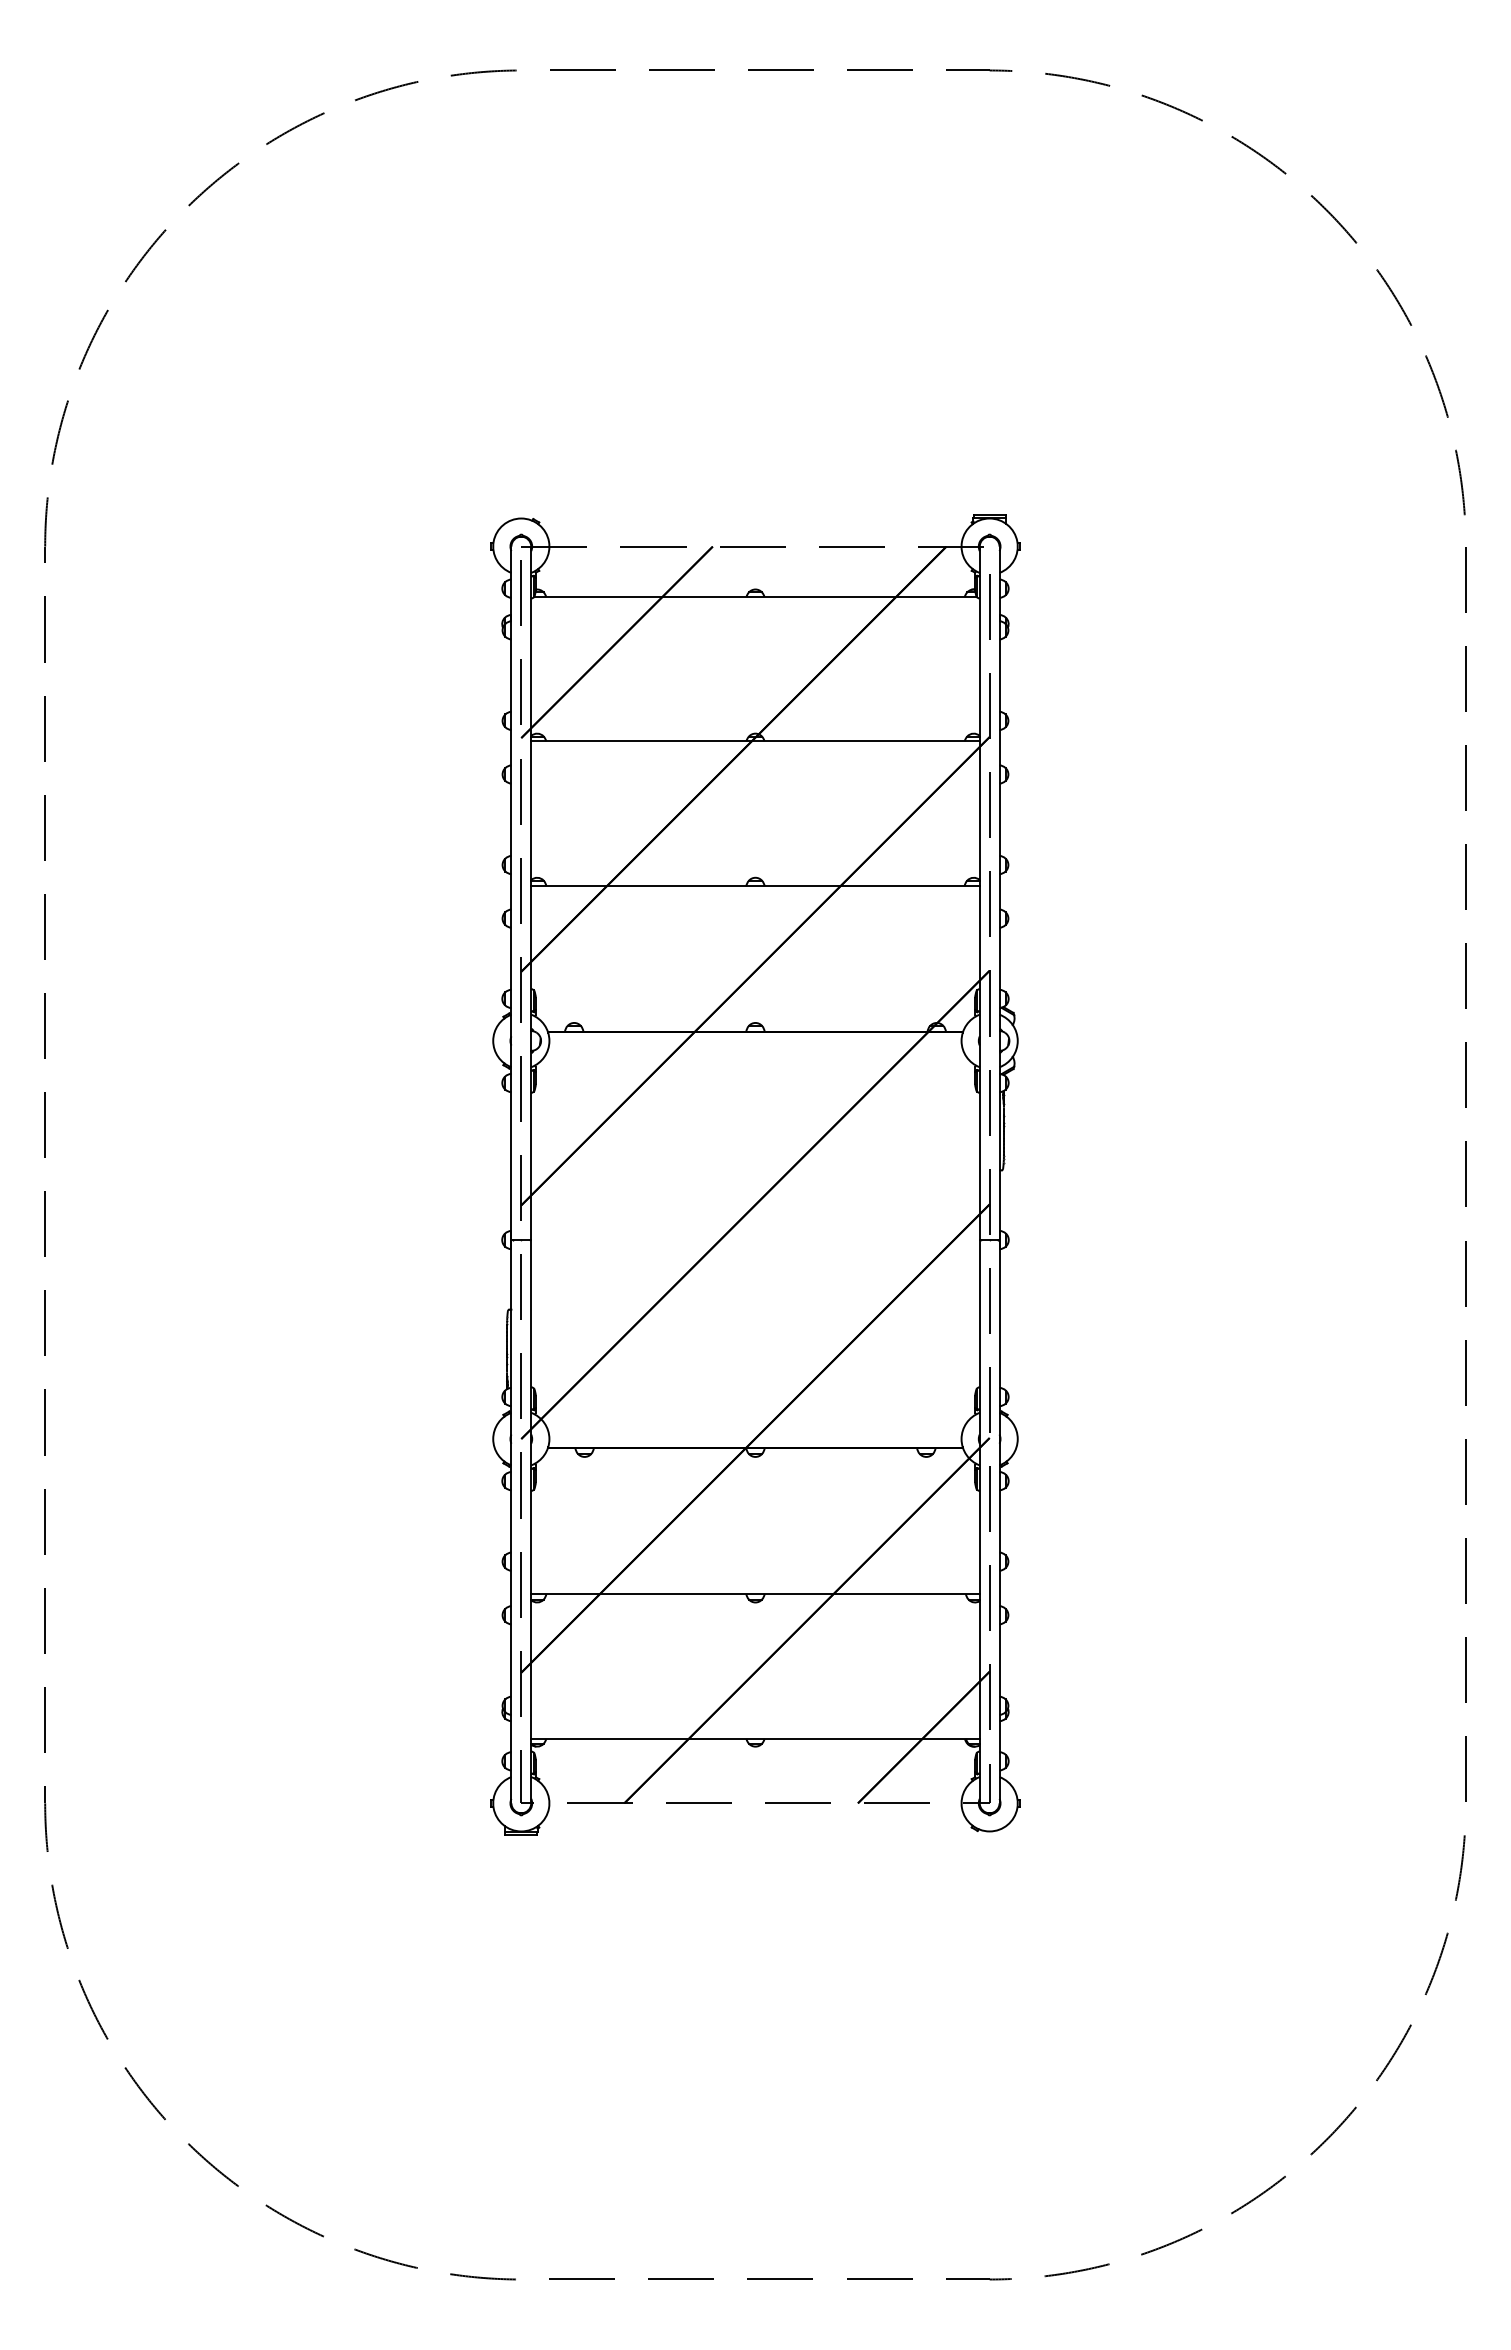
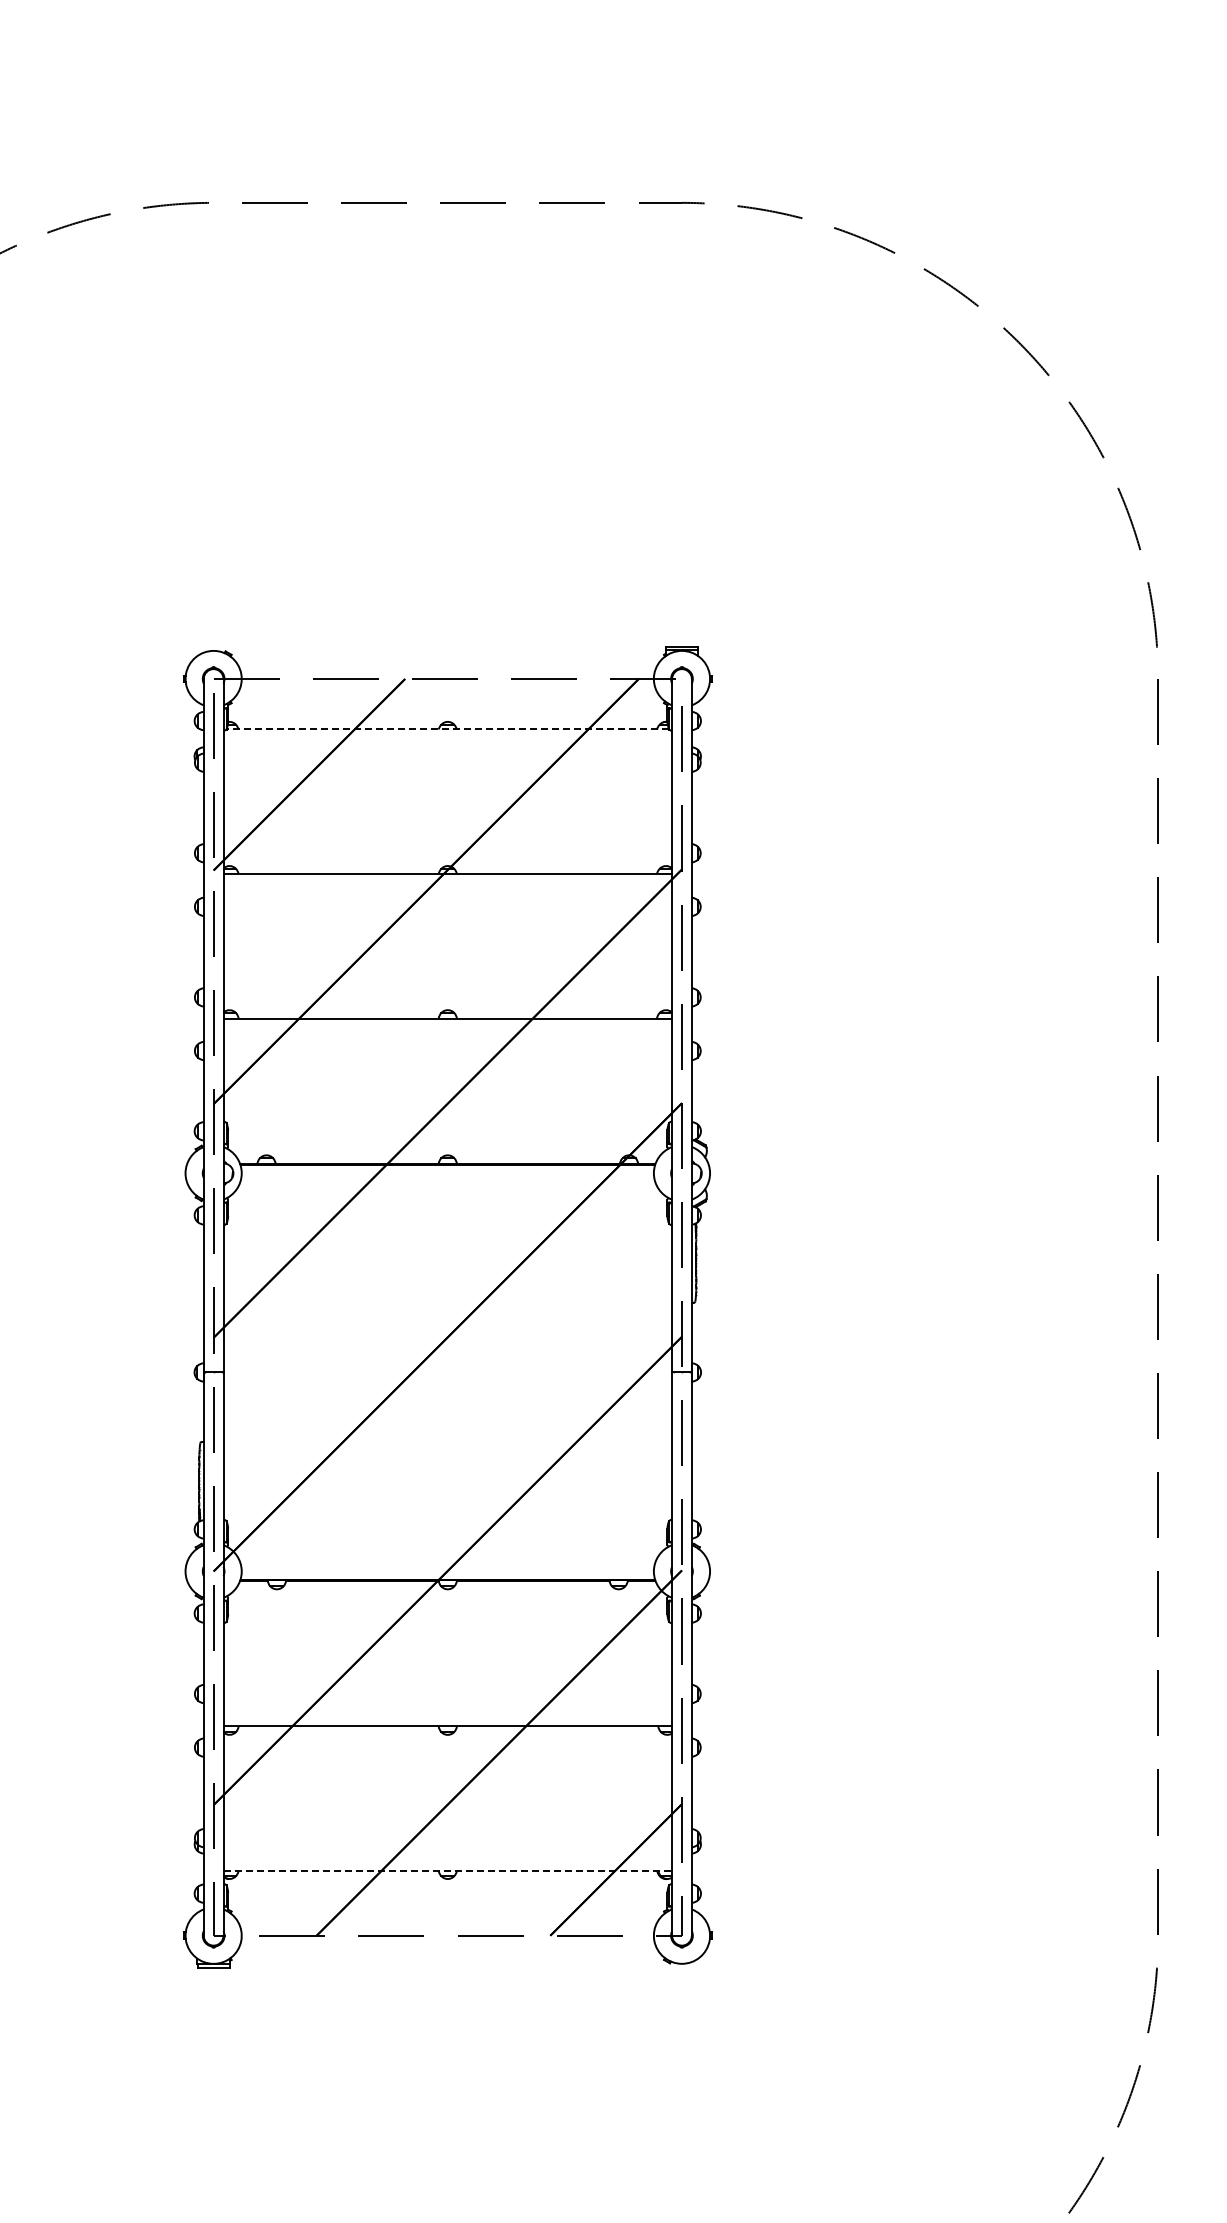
line: (755, 597) -> (447, 729), solid -> dashed
line: (755, 1739) -> (447, 1871), solid -> dashed

